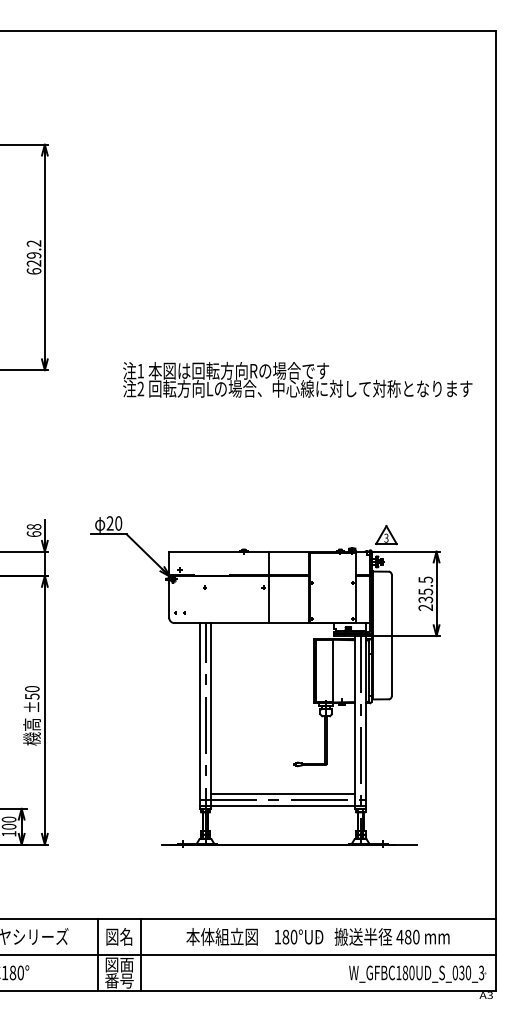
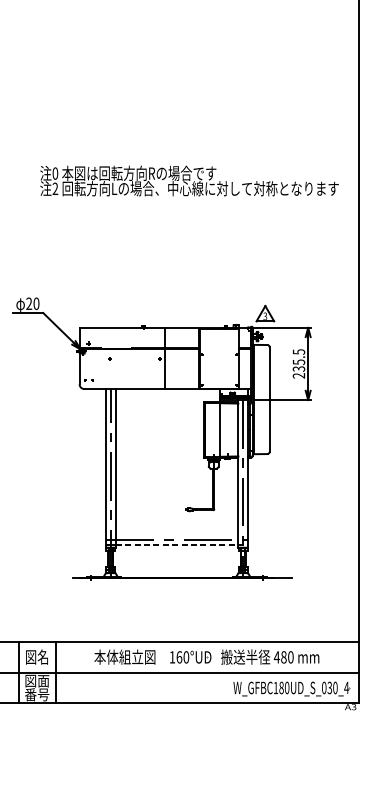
text: (140, 370) -> (55, 173), 1 -> 0
line: (282, 794) -> (176, 535), removed
line: (283, 805) -> (177, 544), solid -> dashed
text: (285, 936) -> (179, 656), 180°UD -> 160°UD
text: (481, 972) -> (346, 687), W_GFBC180UD_S_030_3 -> W_GFBC180UD_S_030_4

